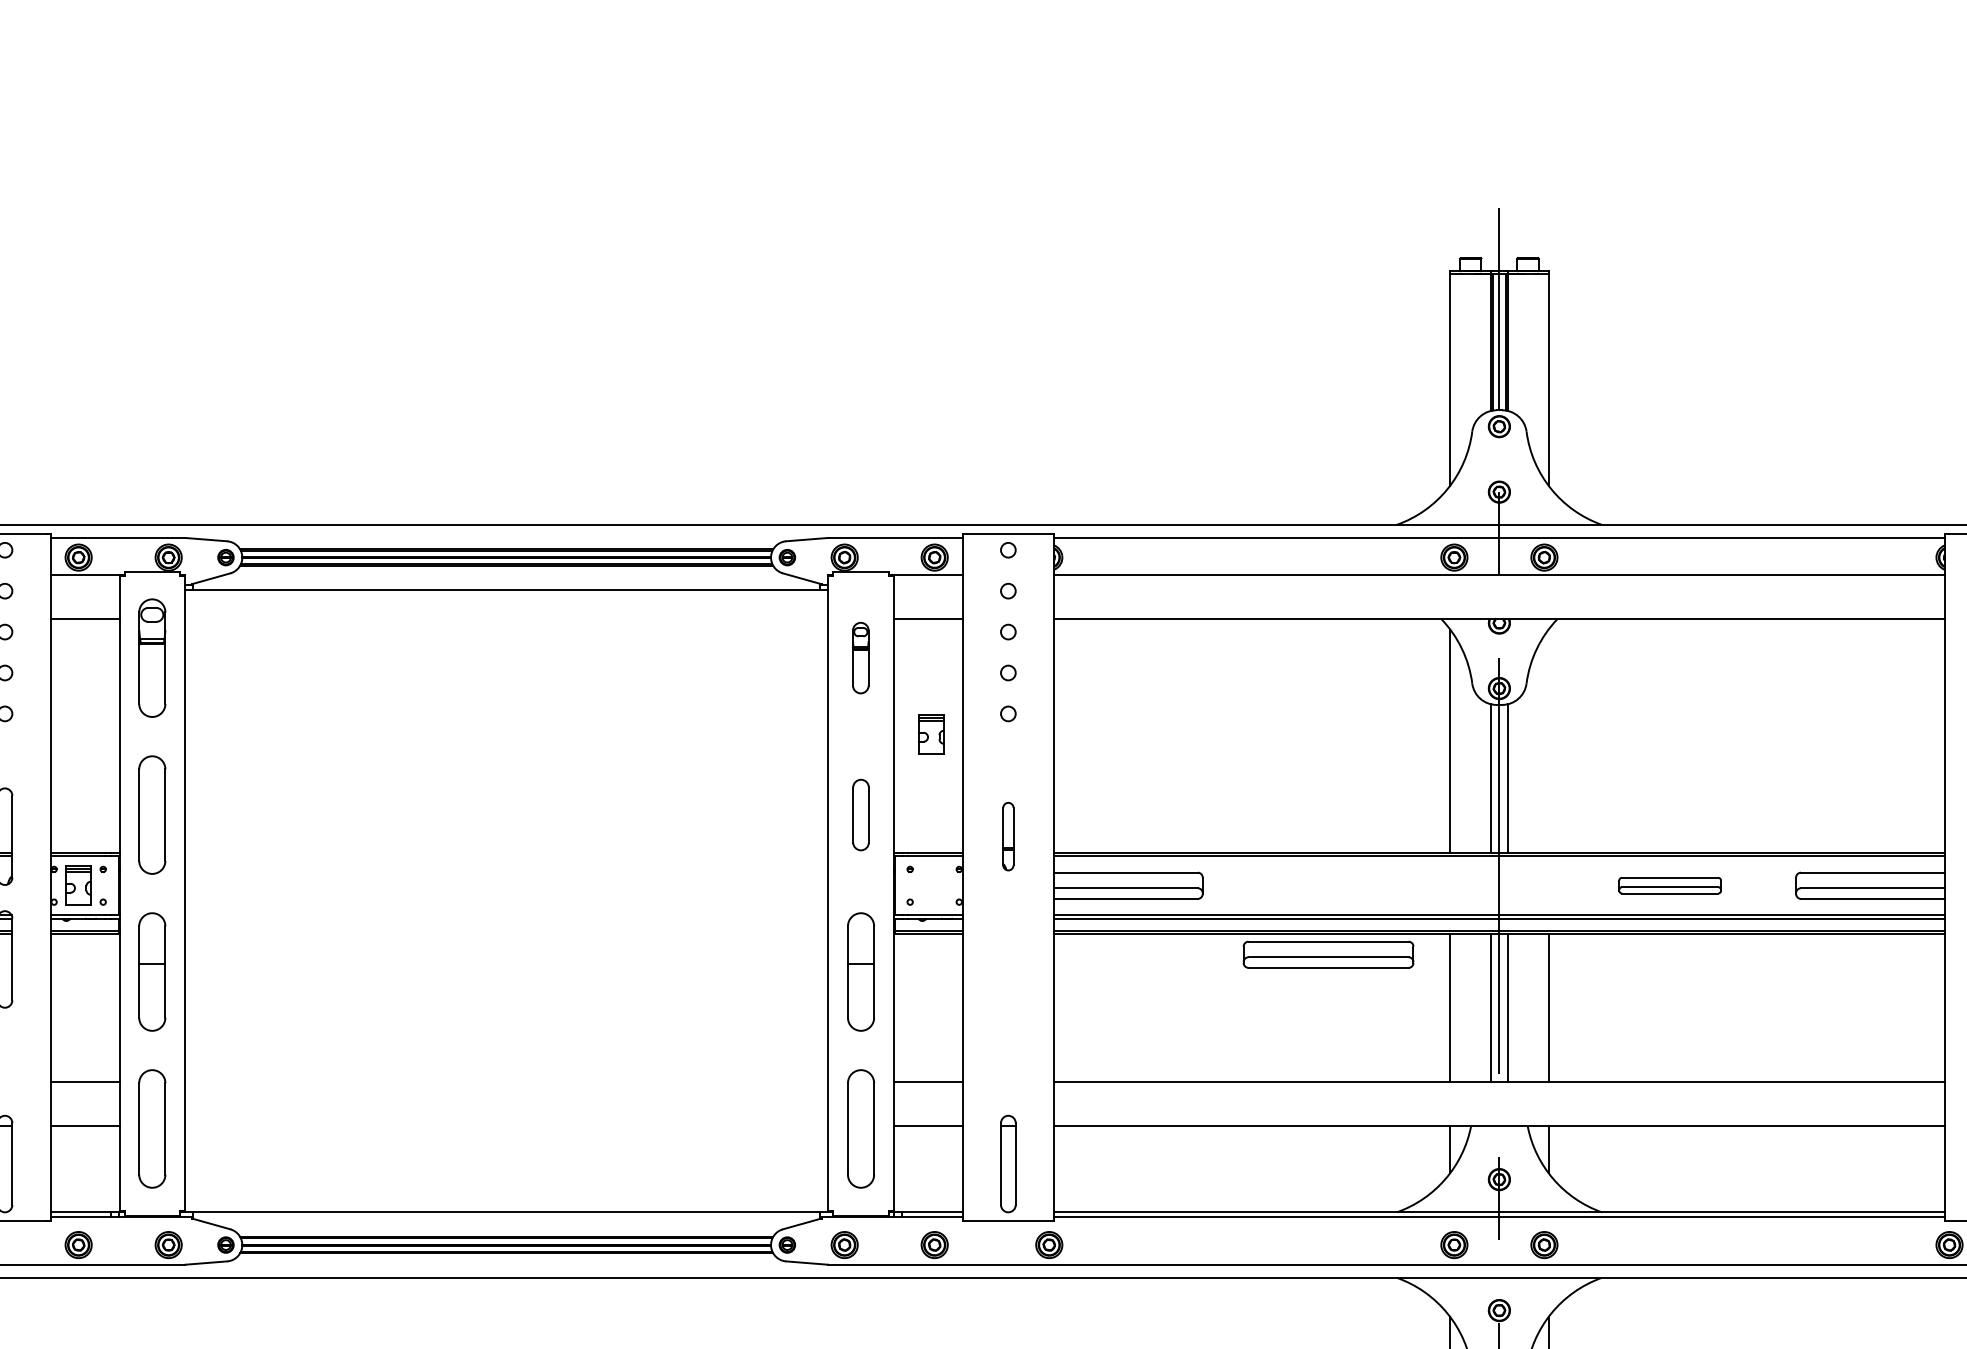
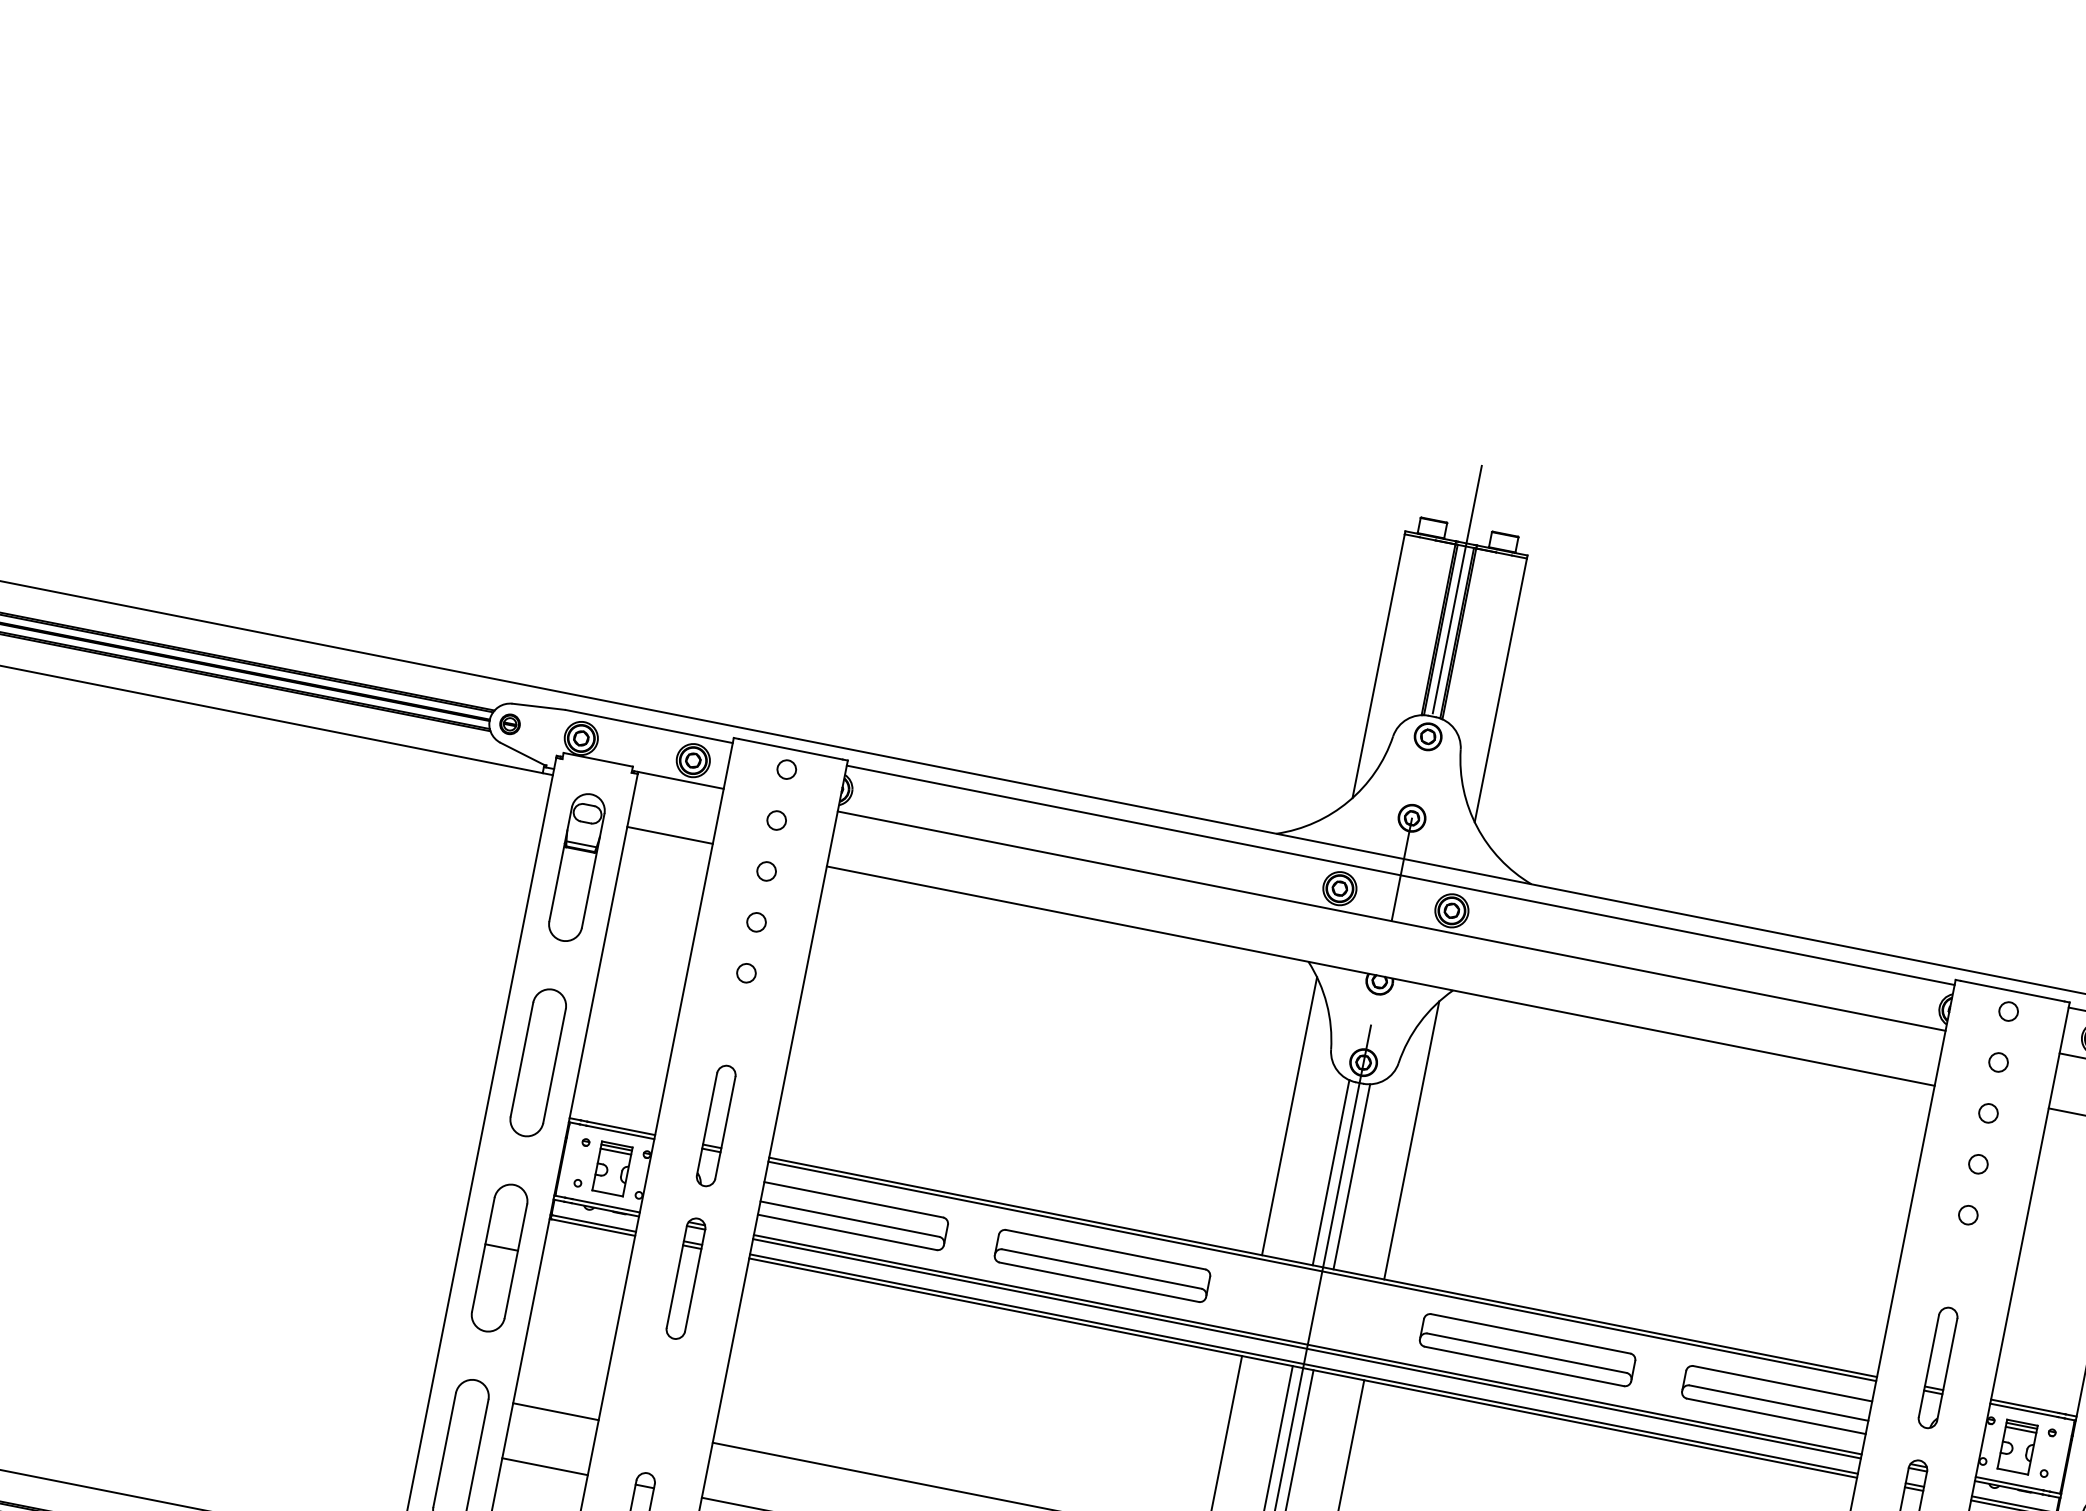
part: (860, 657) -> (576, 866), size x1.67
part: (931, 734) -> (612, 1168), moved
line: (1548, 741) -> (1411, 1140), added
part: (860, 814) -> (537, 1061), size x1.67
part: (1008, 836) -> (716, 1125), size x1.43
part: (1669, 885) -> (1526, 1349), size x1.67
part: (1328, 954) -> (1102, 1265), moved
part: (1008, 959) -> (686, 1278), added

